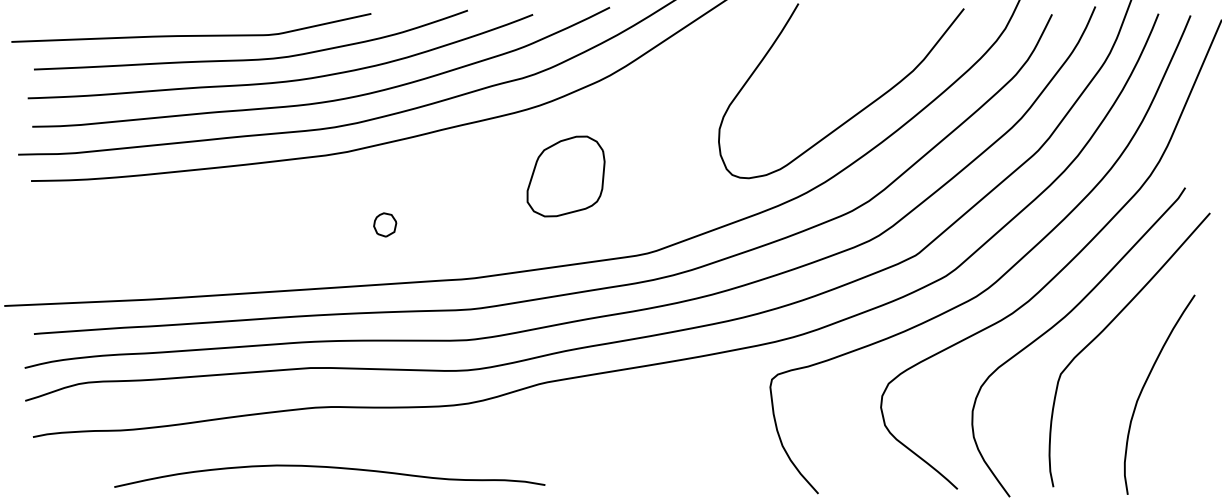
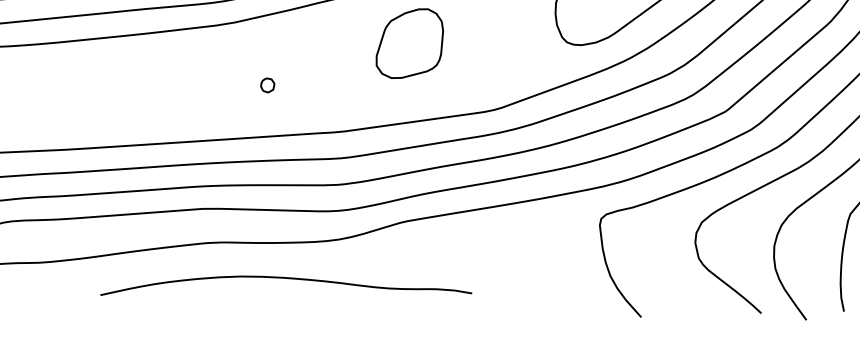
part: (565, 176) -> (409, 43), moved
part: (385, 224) -> (267, 85), size x0.7
curve: (329, 468) -> (286, 279), moved

